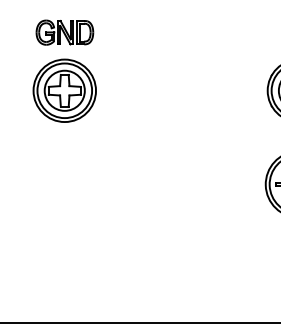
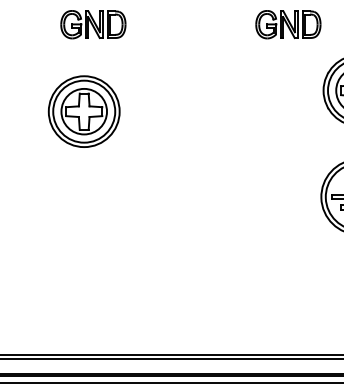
part: (236, 32) -> (288, 24), added
part: (64, 90) -> (83, 111), moved

